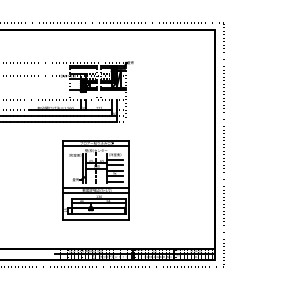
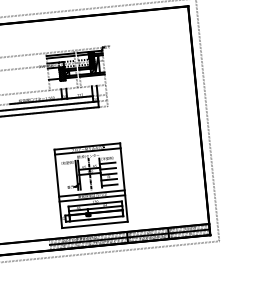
part: (95, 180) -> (90, 185), moved

